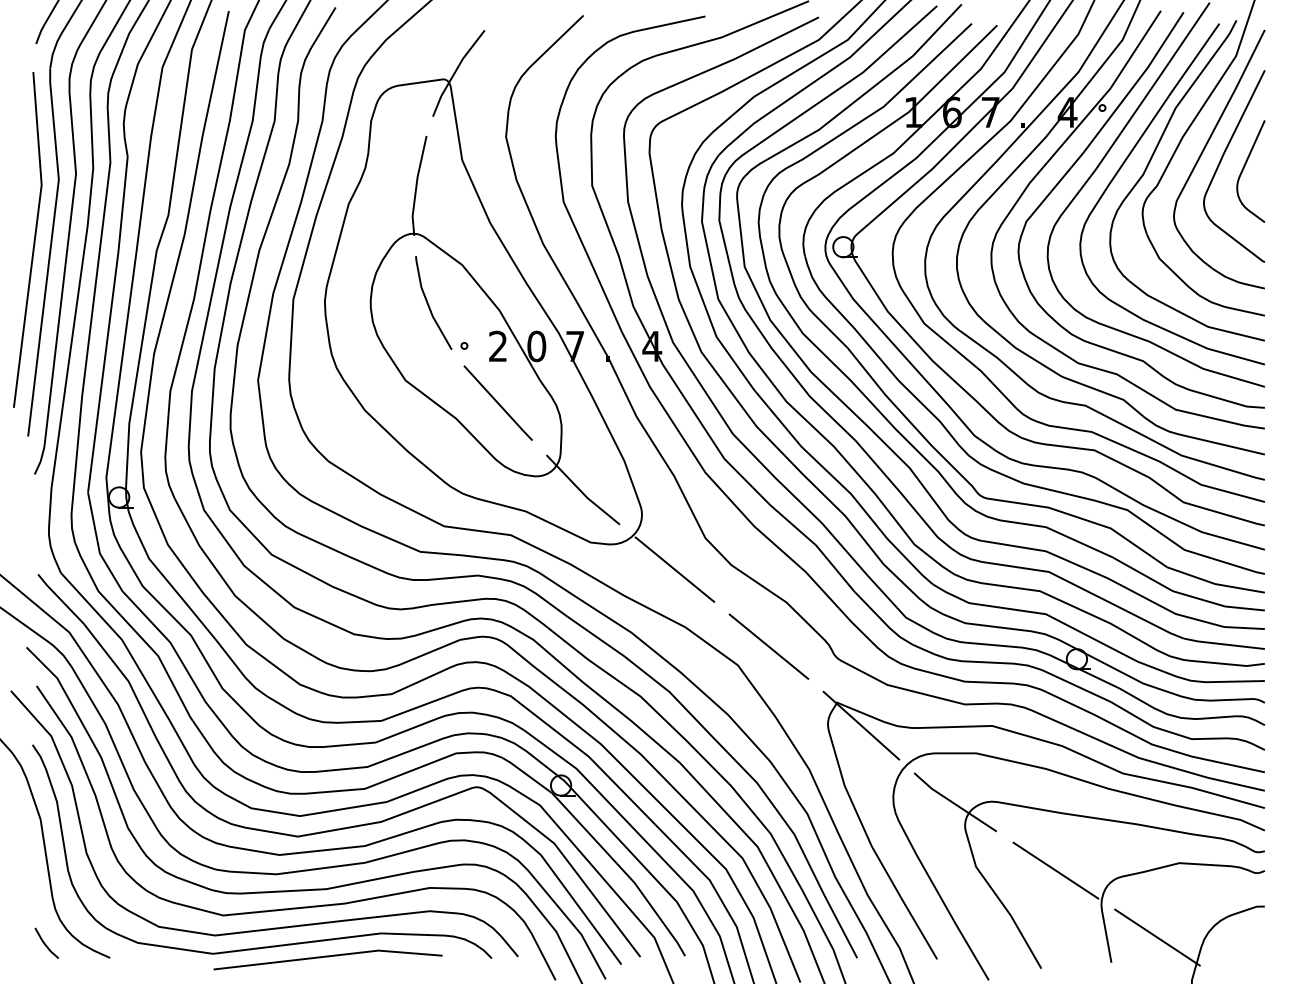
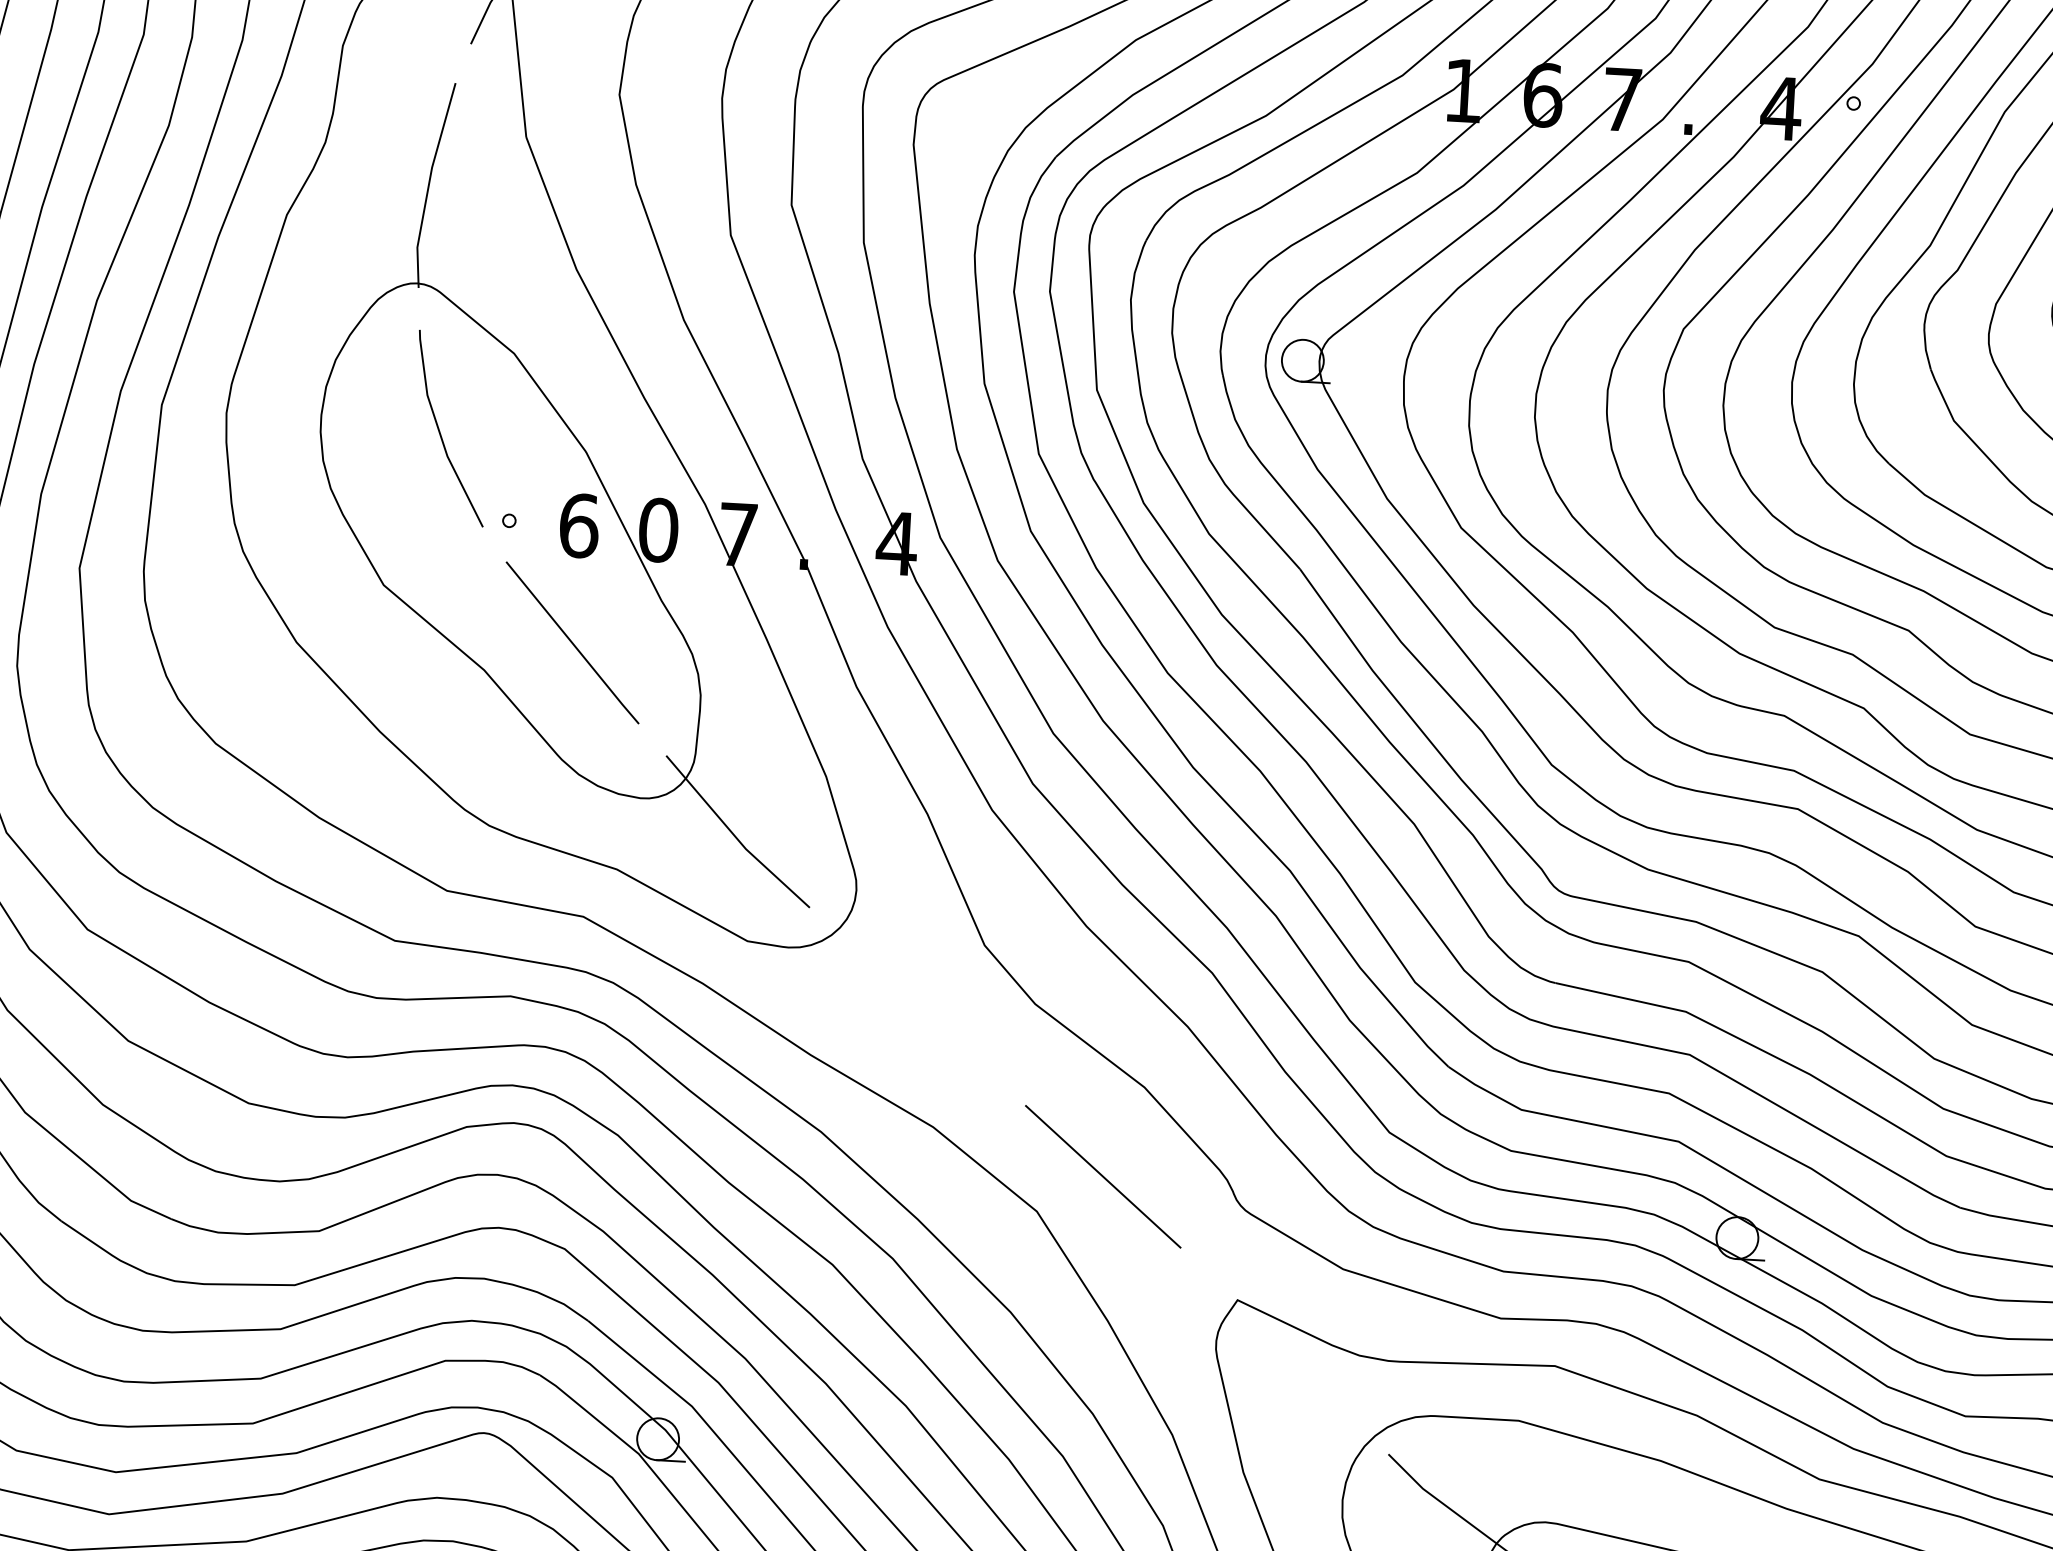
text: (498, 346) -> (579, 525), 2 -> 6
line: (674, 569) -> (917, 1006), removed
line: (861, 725) -> (1285, 1350), removed

